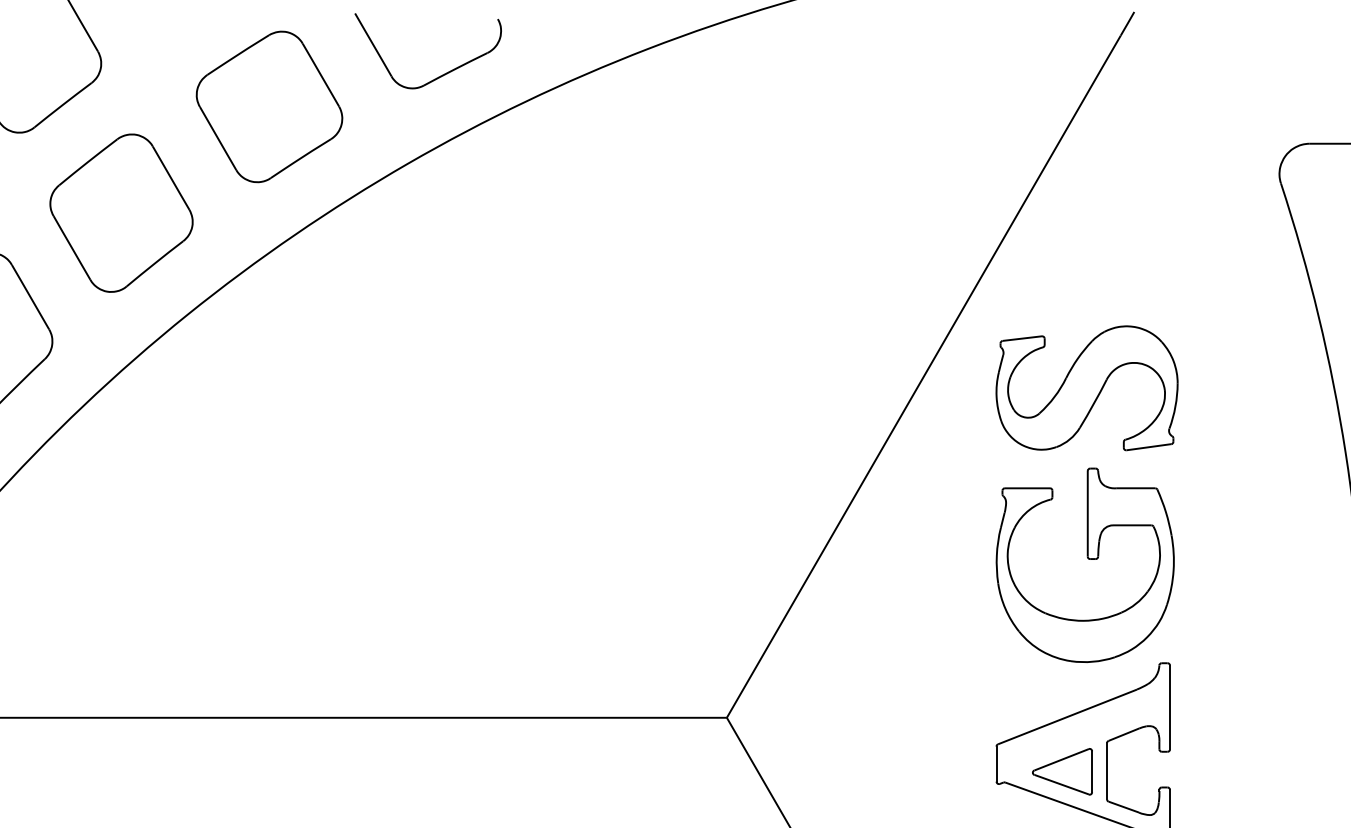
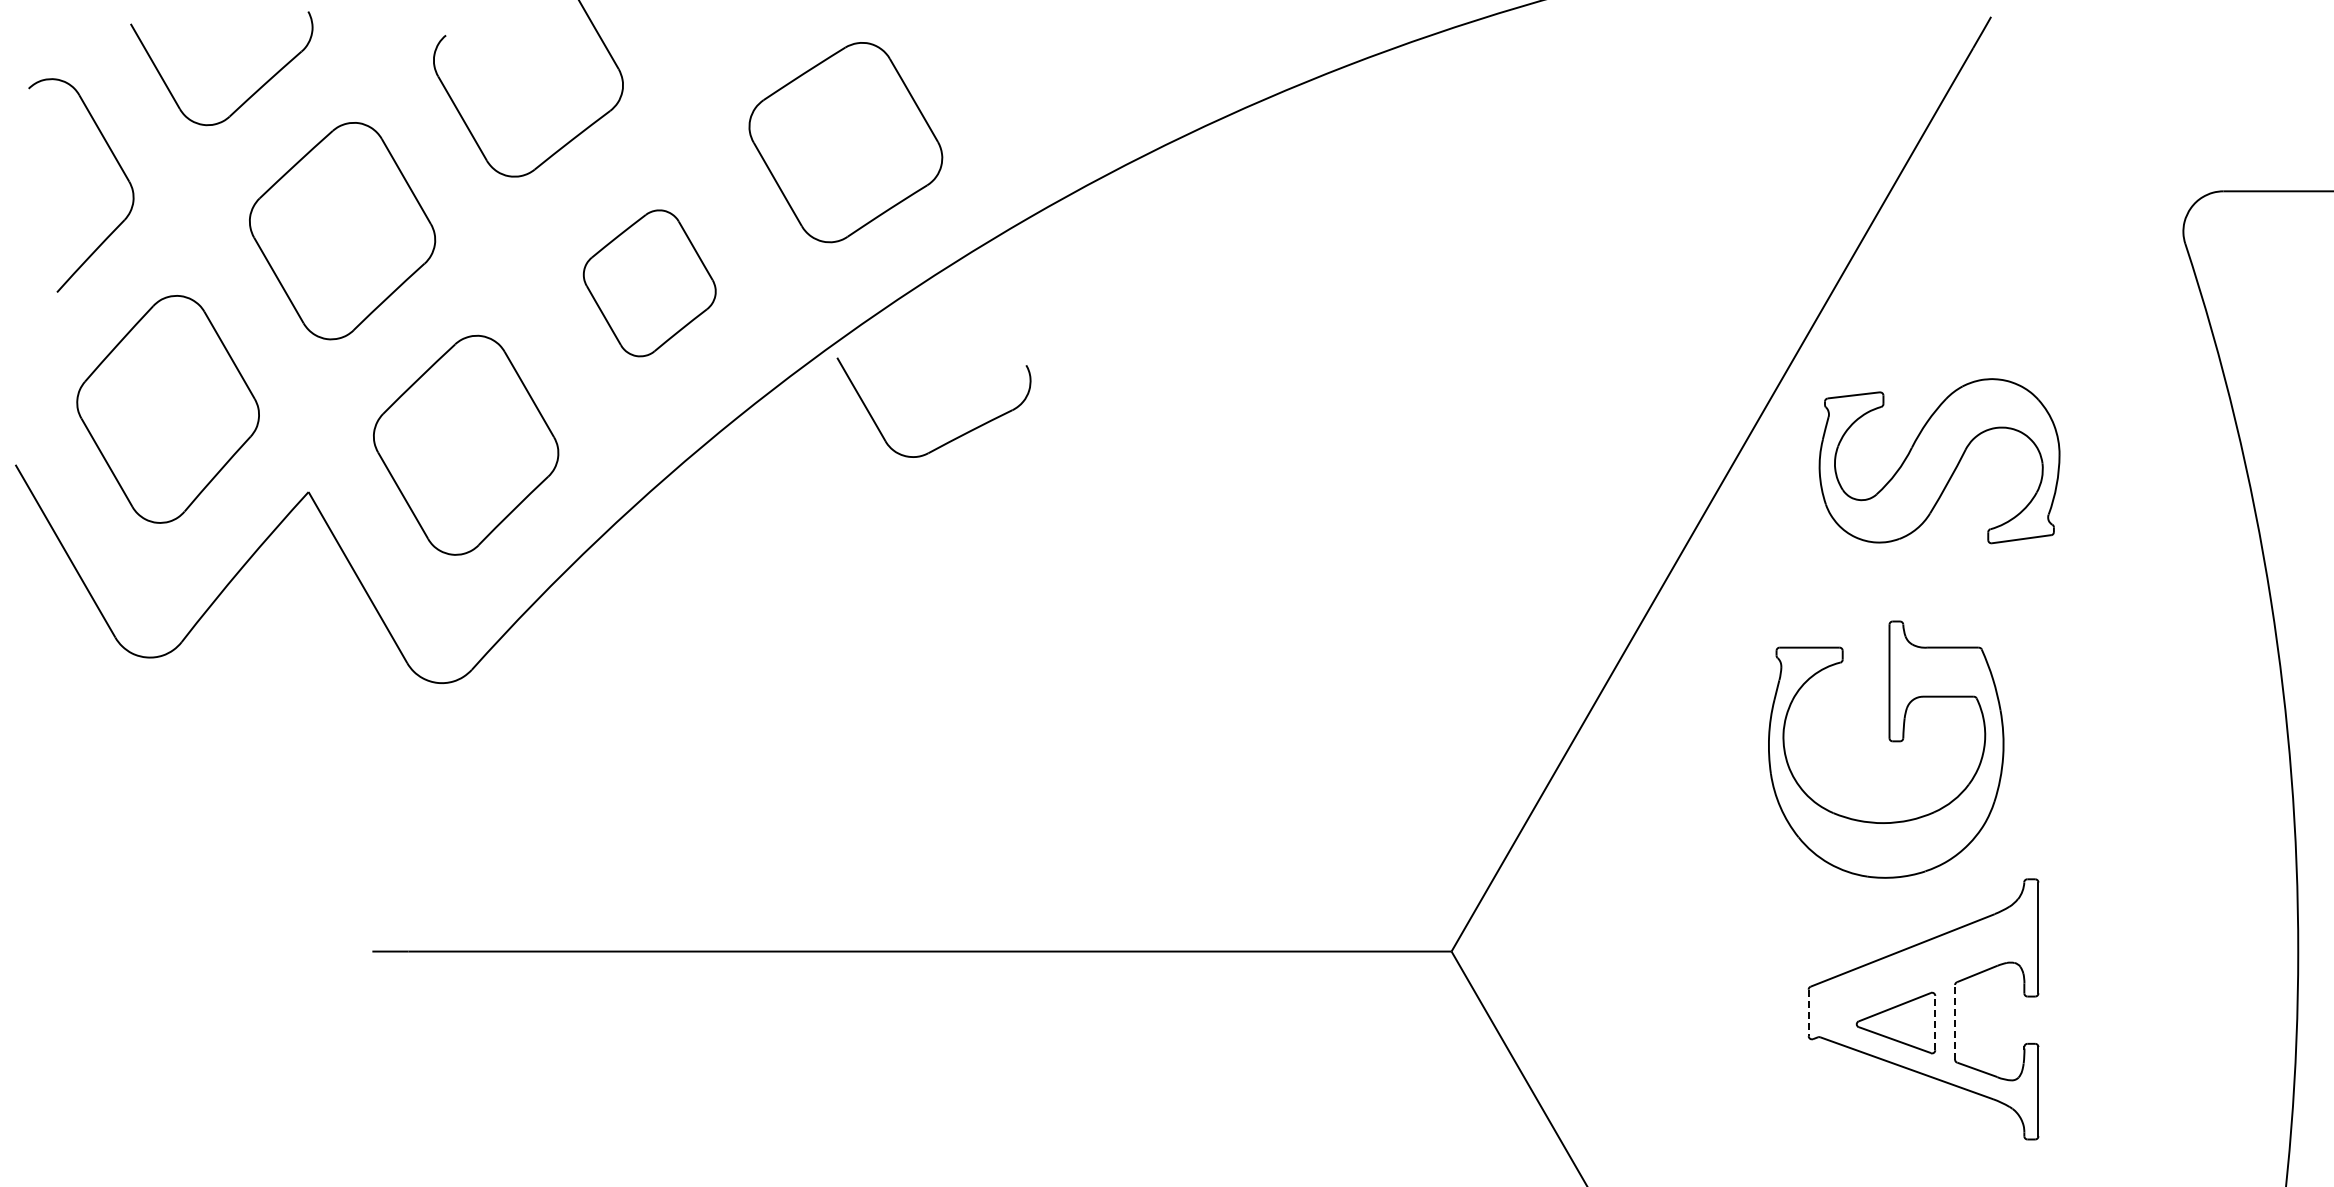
part: (442, 74) -> (953, 438), moved
part: (121, 213) -> (649, 283), size x0.7
part: (1087, 388) -> (1939, 461), moved
part: (1088, 559) -> (1890, 741), moved
line: (996, 764) -> (1808, 1013), solid -> dashed
line: (1107, 770) -> (1955, 1021), solid -> dashed
line: (1092, 771) -> (1935, 1022), solid -> dashed

